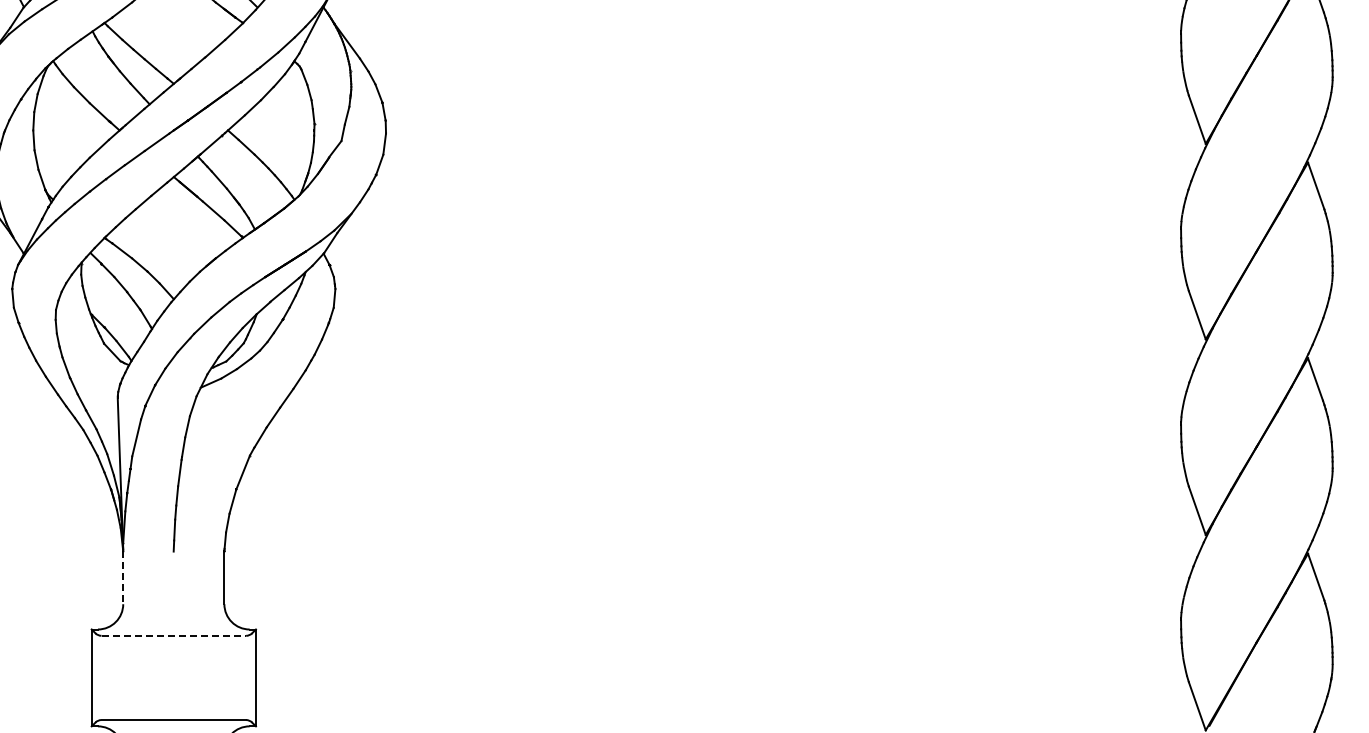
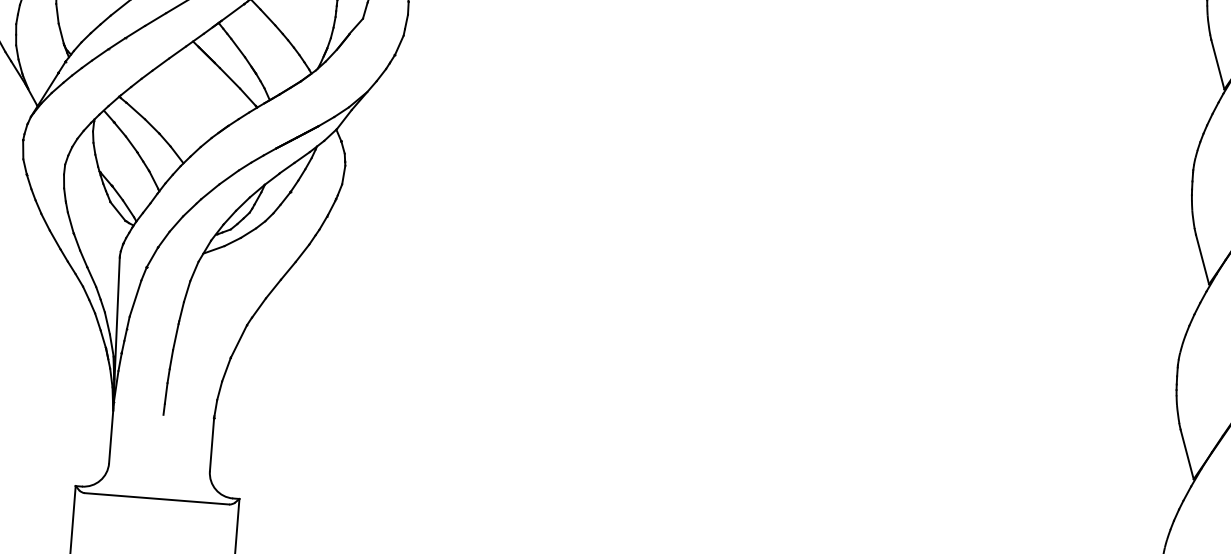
line: (123, 578) -> (111, 437), dashed -> solid
line: (174, 635) -> (157, 498), dashed -> solid

